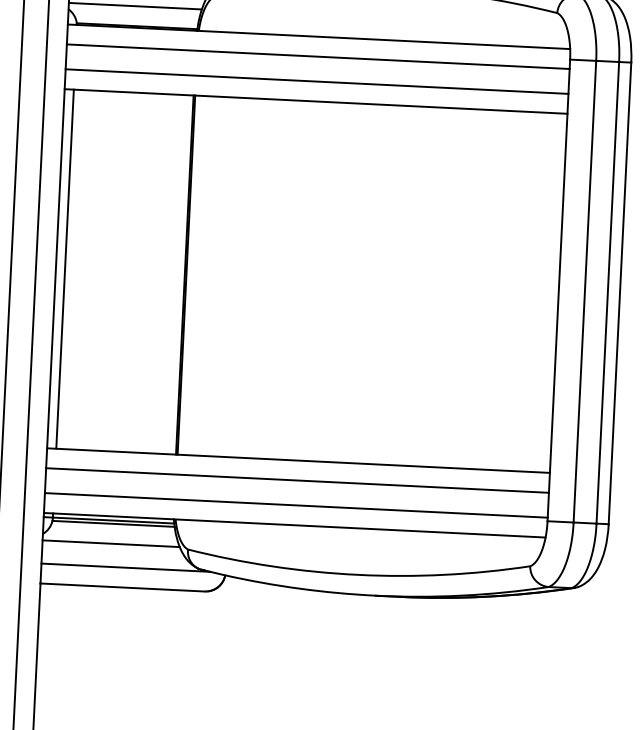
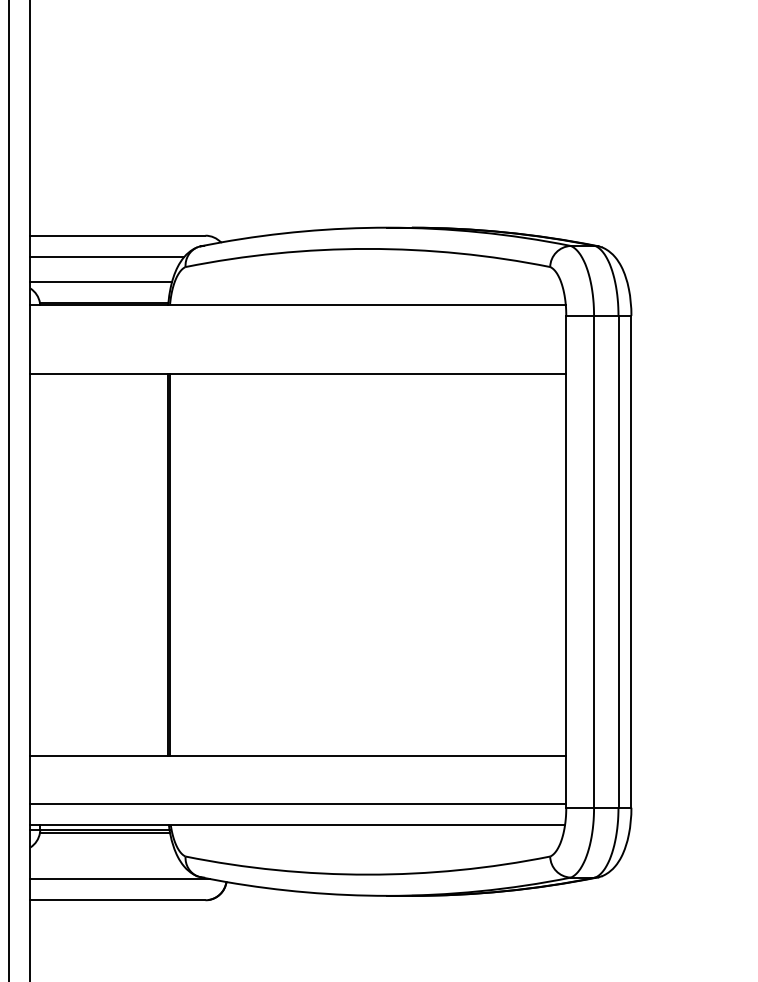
line: (318, 56) -> (298, 325), removed
line: (317, 81) -> (298, 352), removed
line: (65, 268) -> (40, 564), removed
line: (297, 480) -> (298, 777), removed
line: (111, 543) -> (103, 854), removed

